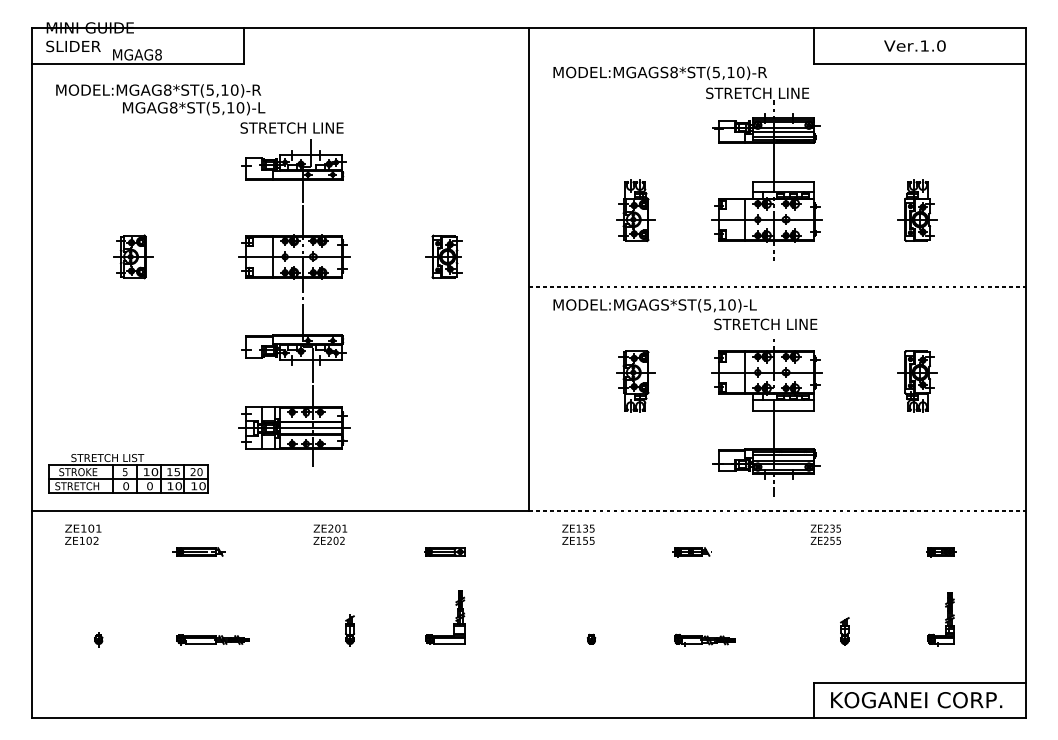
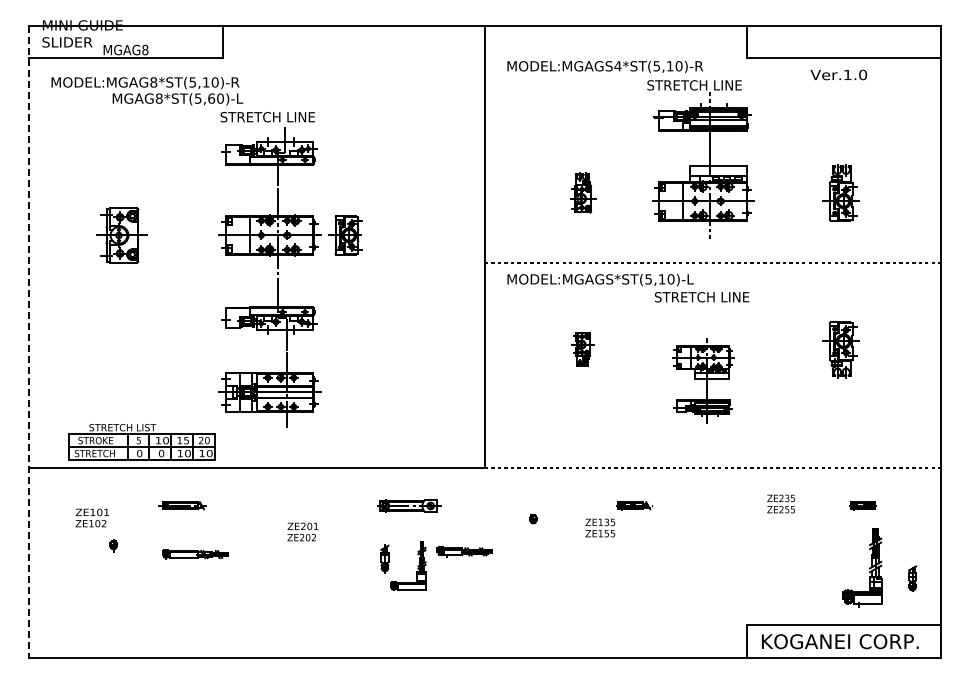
text: (914, 45) -> (838, 74), moved
text: (673, 72) -> (617, 66), MODEL:MGAGS8*ST(5,10)-R -> MODEL:MGAGS4*ST(5,10)-R
text: (230, 107) -> (211, 98), MGAG8*ST(5,10)-L -> MGAG8*ST(5,60)-L
part: (635, 210) -> (582, 192), size x0.7
part: (132, 256) -> (121, 234), size x1.4
part: (443, 256) -> (345, 234), moved
line: (32, 373) -> (29, 342), solid -> dashed
part: (635, 381) -> (582, 349), size x0.6
part: (767, 417) -> (703, 382), size x0.6
part: (128, 474) -> (141, 442), moved
text: (82, 534) -> (91, 517), moved
text: (329, 534) -> (302, 531), moved
text: (578, 534) -> (600, 527), moved
text: (825, 534) -> (780, 503), moved
part: (444, 551) -> (407, 505), size x1.6
part: (940, 619) -> (862, 567), size x1.6
part: (349, 630) -> (384, 558), moved
part: (844, 631) -> (912, 578), moved
part: (590, 638) -> (532, 518), moved
part: (98, 639) -> (113, 545), moved
part: (213, 639) -> (195, 554), moved
part: (704, 639) -> (464, 551), moved

